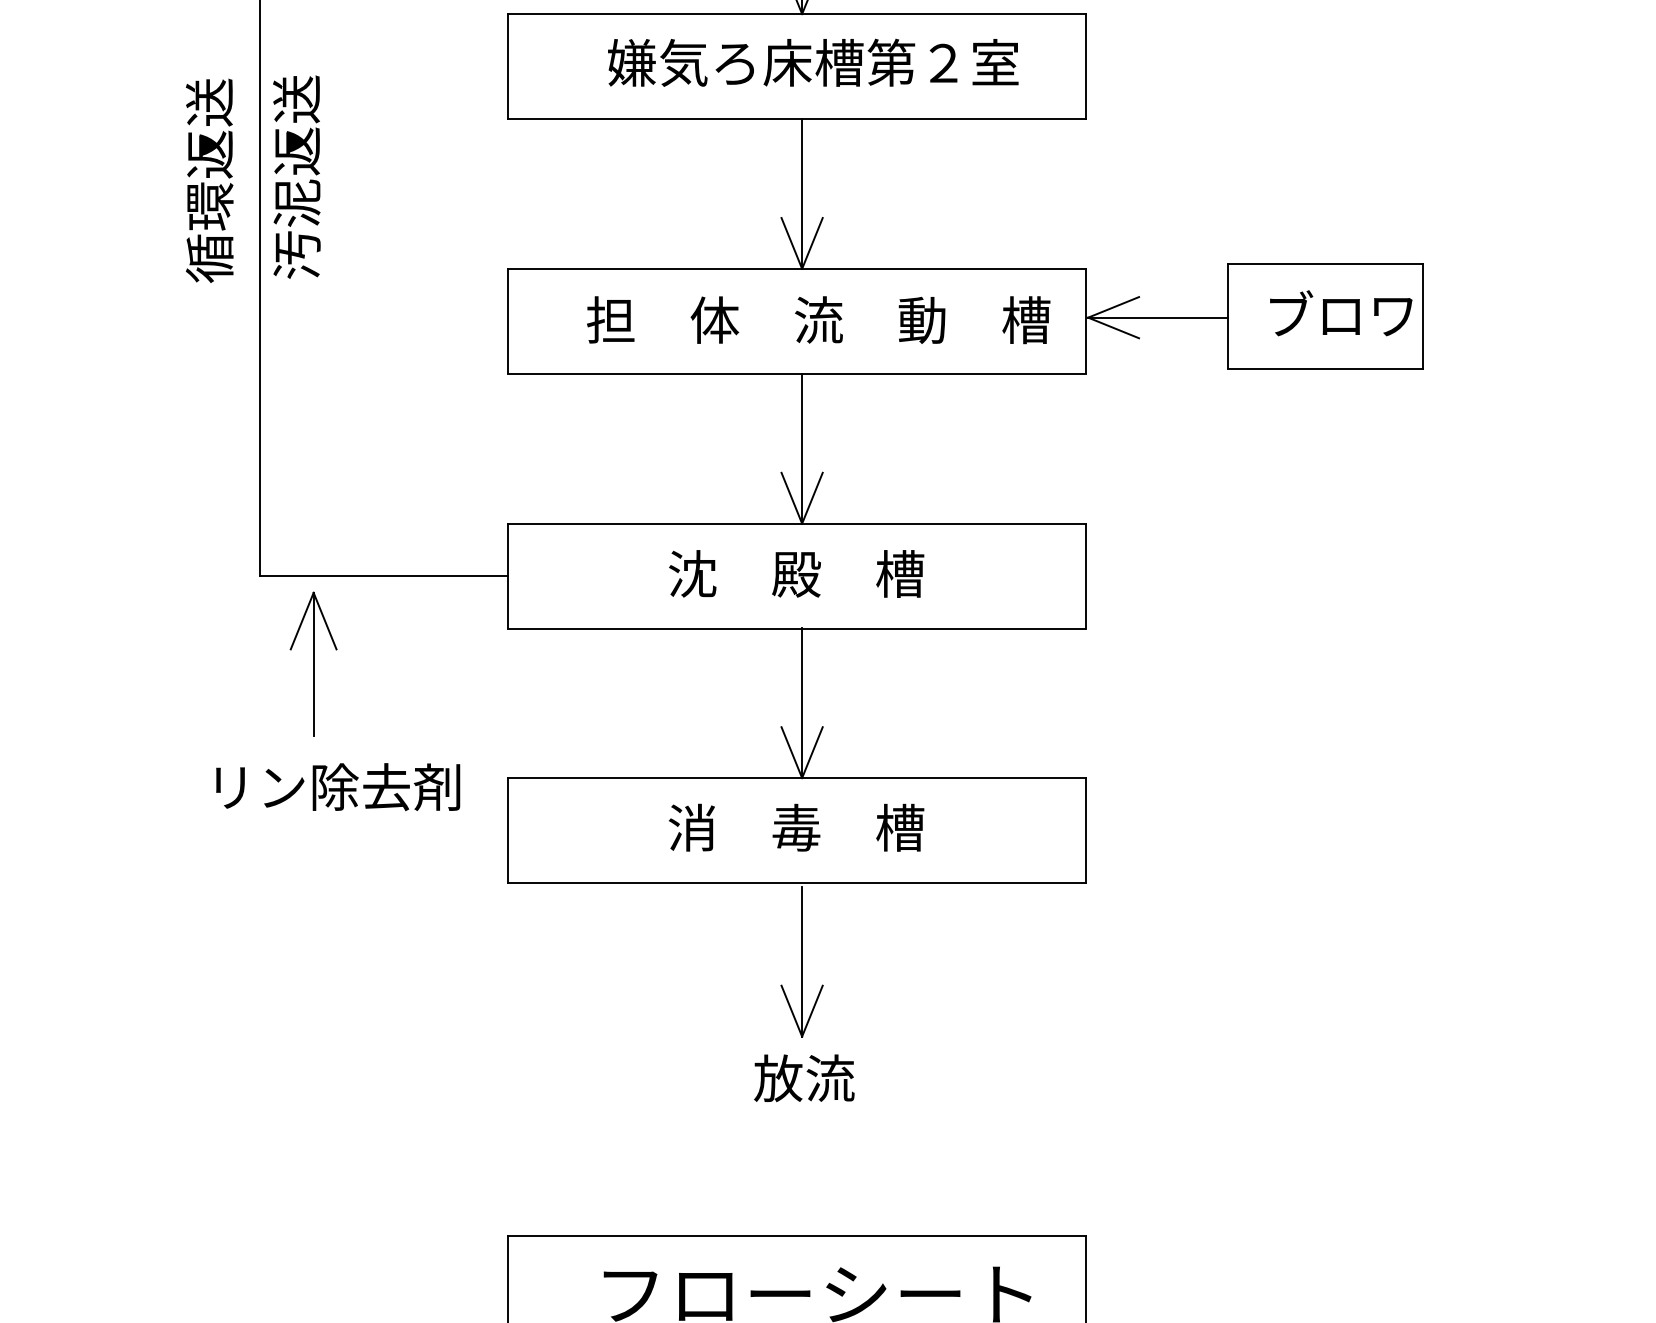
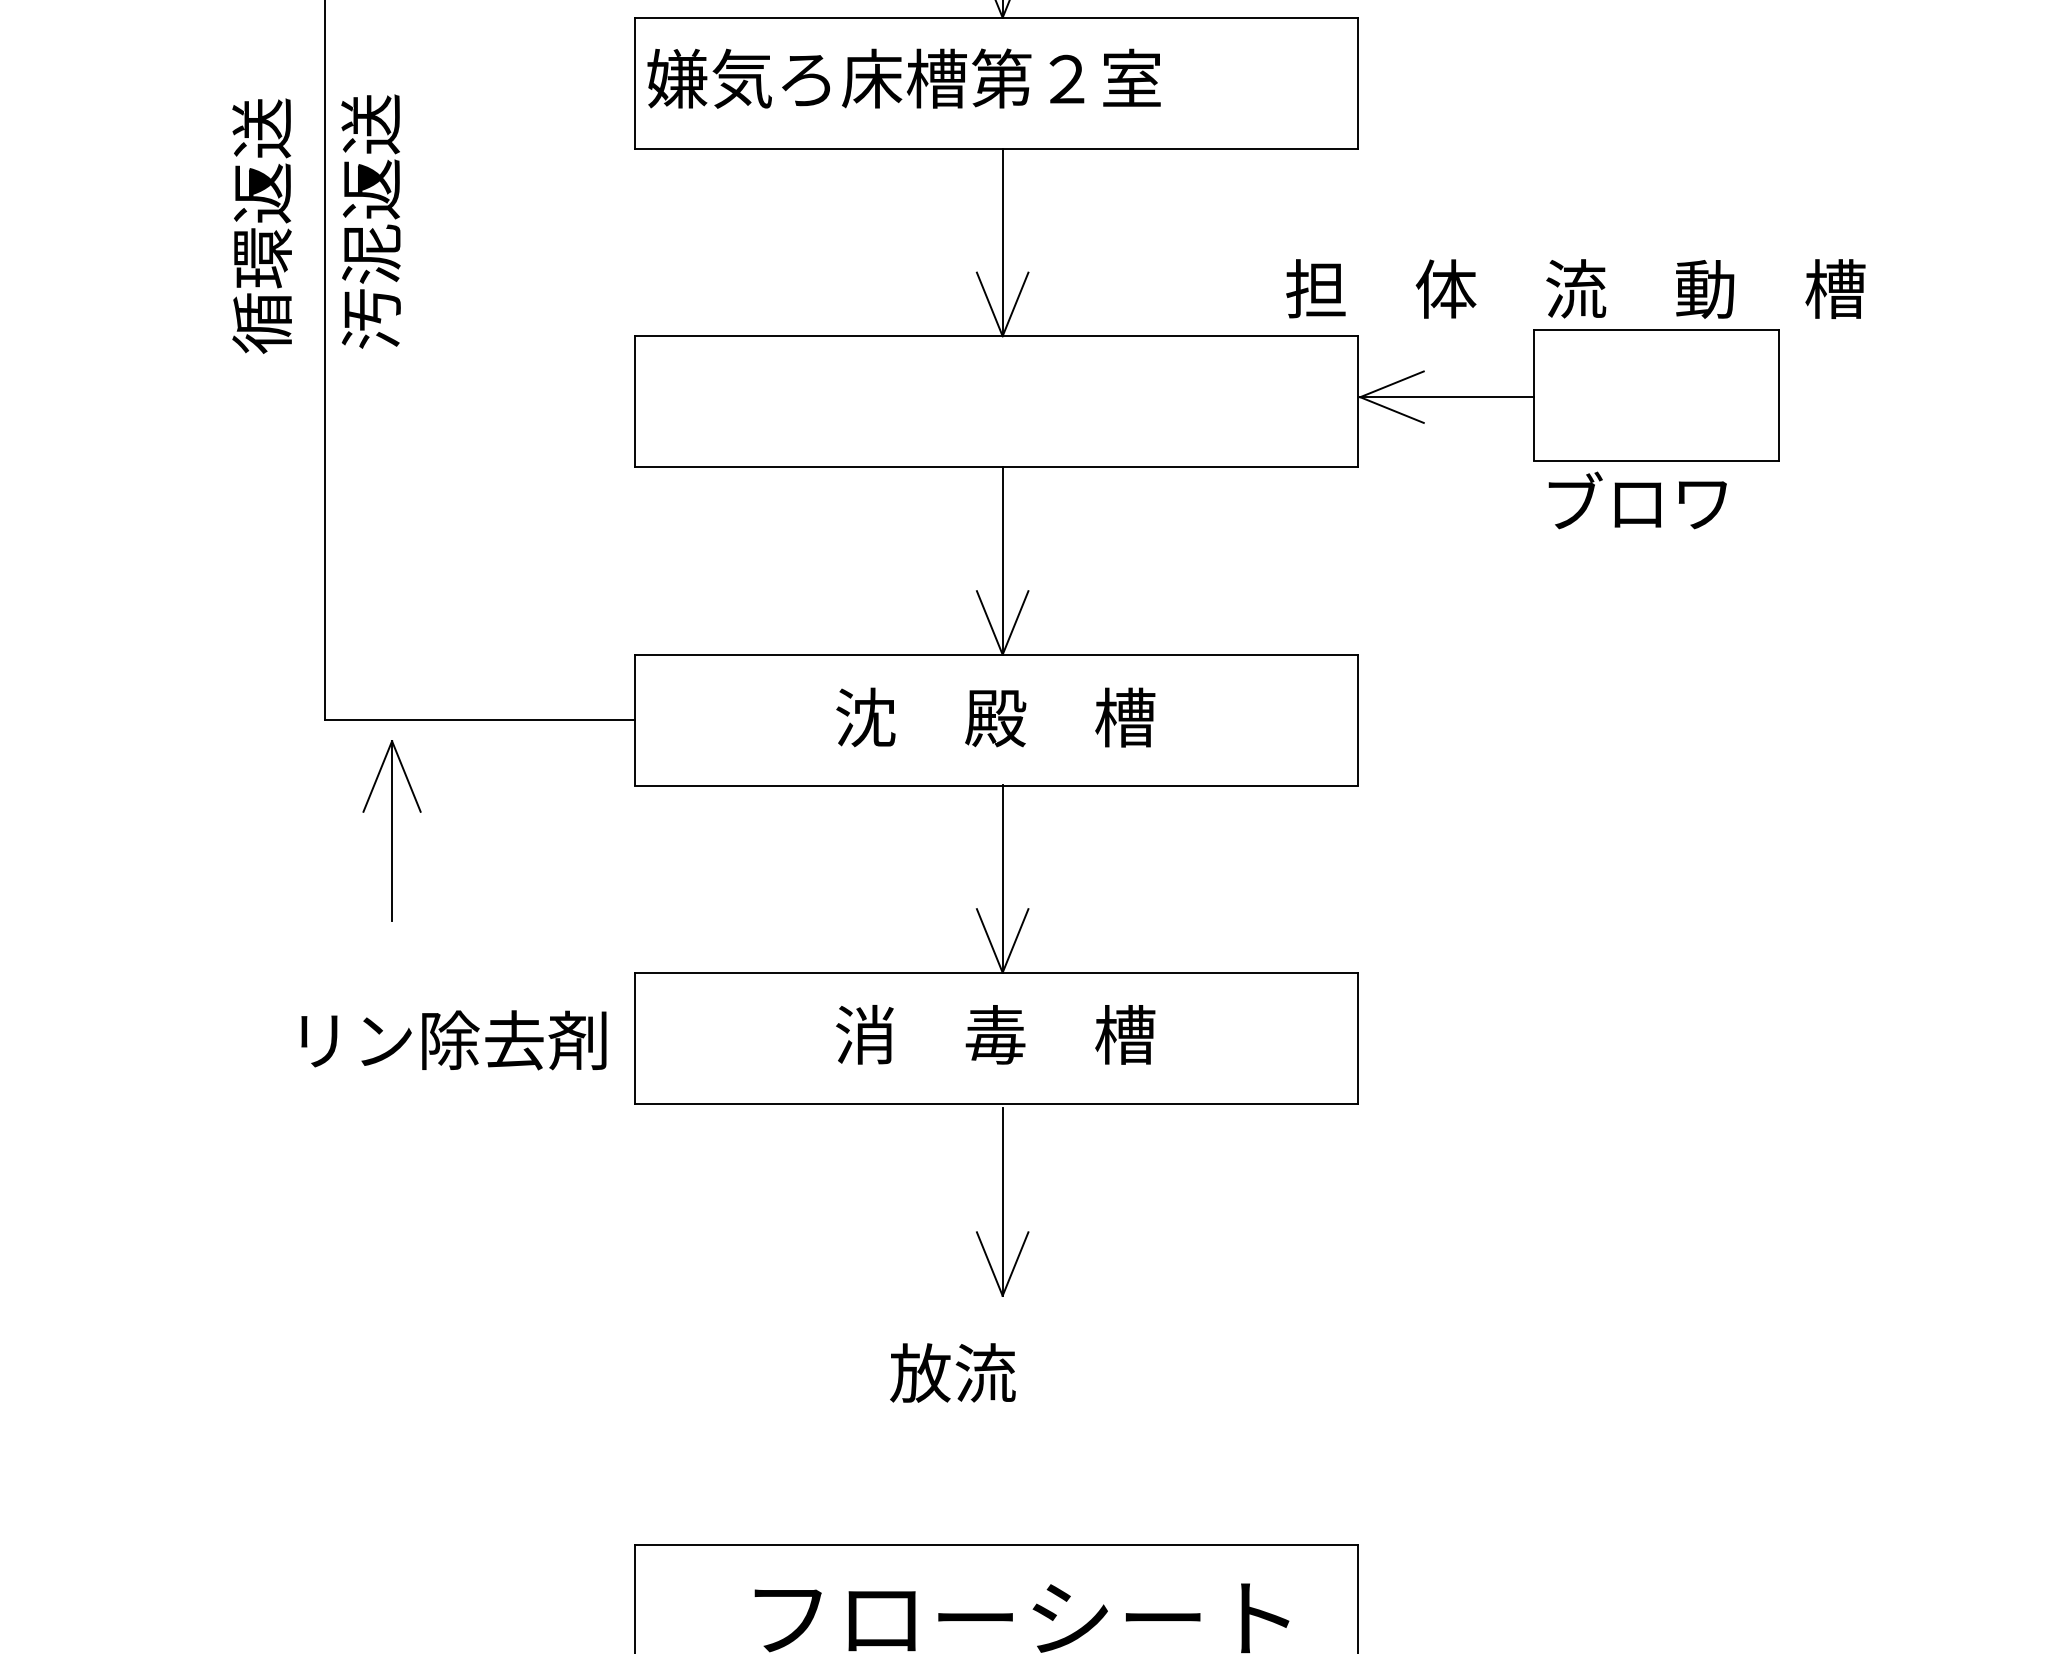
text: (813, 62) -> (904, 78), moved
text: (1341, 313) -> (1638, 500), moved
text: (818, 320) -> (1575, 289), moved
text: (338, 787) -> (454, 1040), moved
text: (804, 1078) -> (953, 1373), moved

